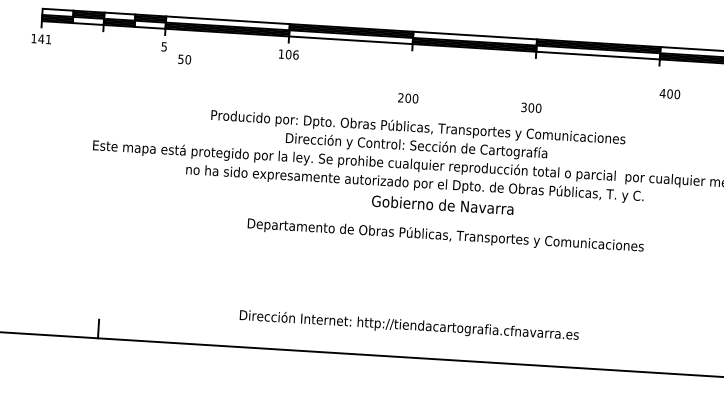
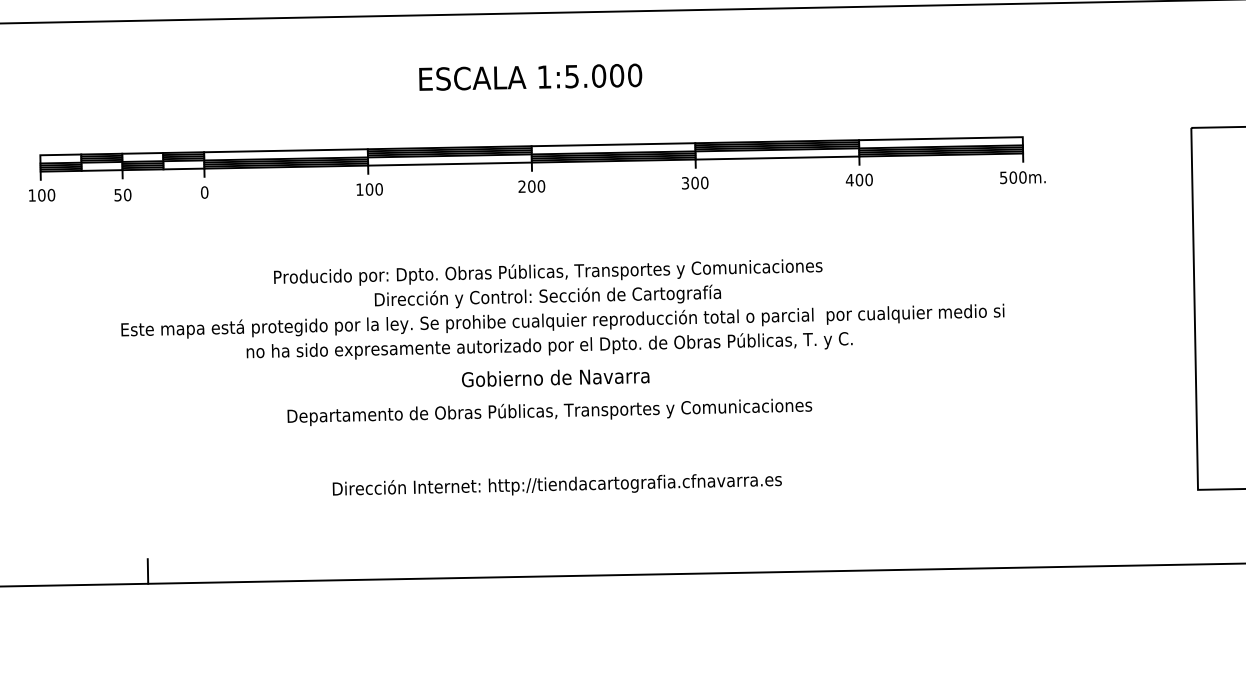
text: (44, 38) -> (46, 194), 141 -> 100
text: (164, 46) -> (204, 192), 5 -> 0
text: (296, 55) -> (379, 189), 106 -> 100
text: (184, 59) -> (122, 194), moved
text: (669, 93) -> (858, 179), moved
text: (408, 98) -> (531, 186), moved
text: (531, 107) -> (695, 182), moved
text: (442, 205) -> (555, 378), moved
text: (445, 236) -> (549, 412), moved
text: (408, 325) -> (556, 484), moved

